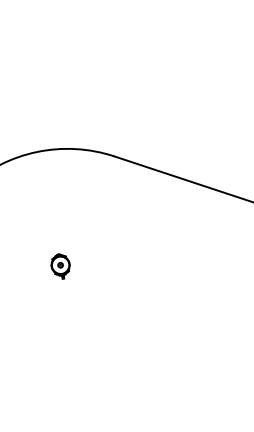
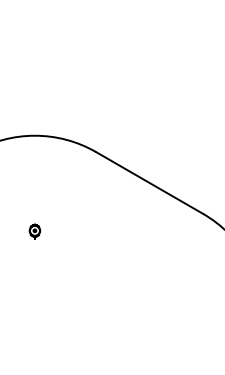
part: (60, 266) -> (34, 231), size x0.7

